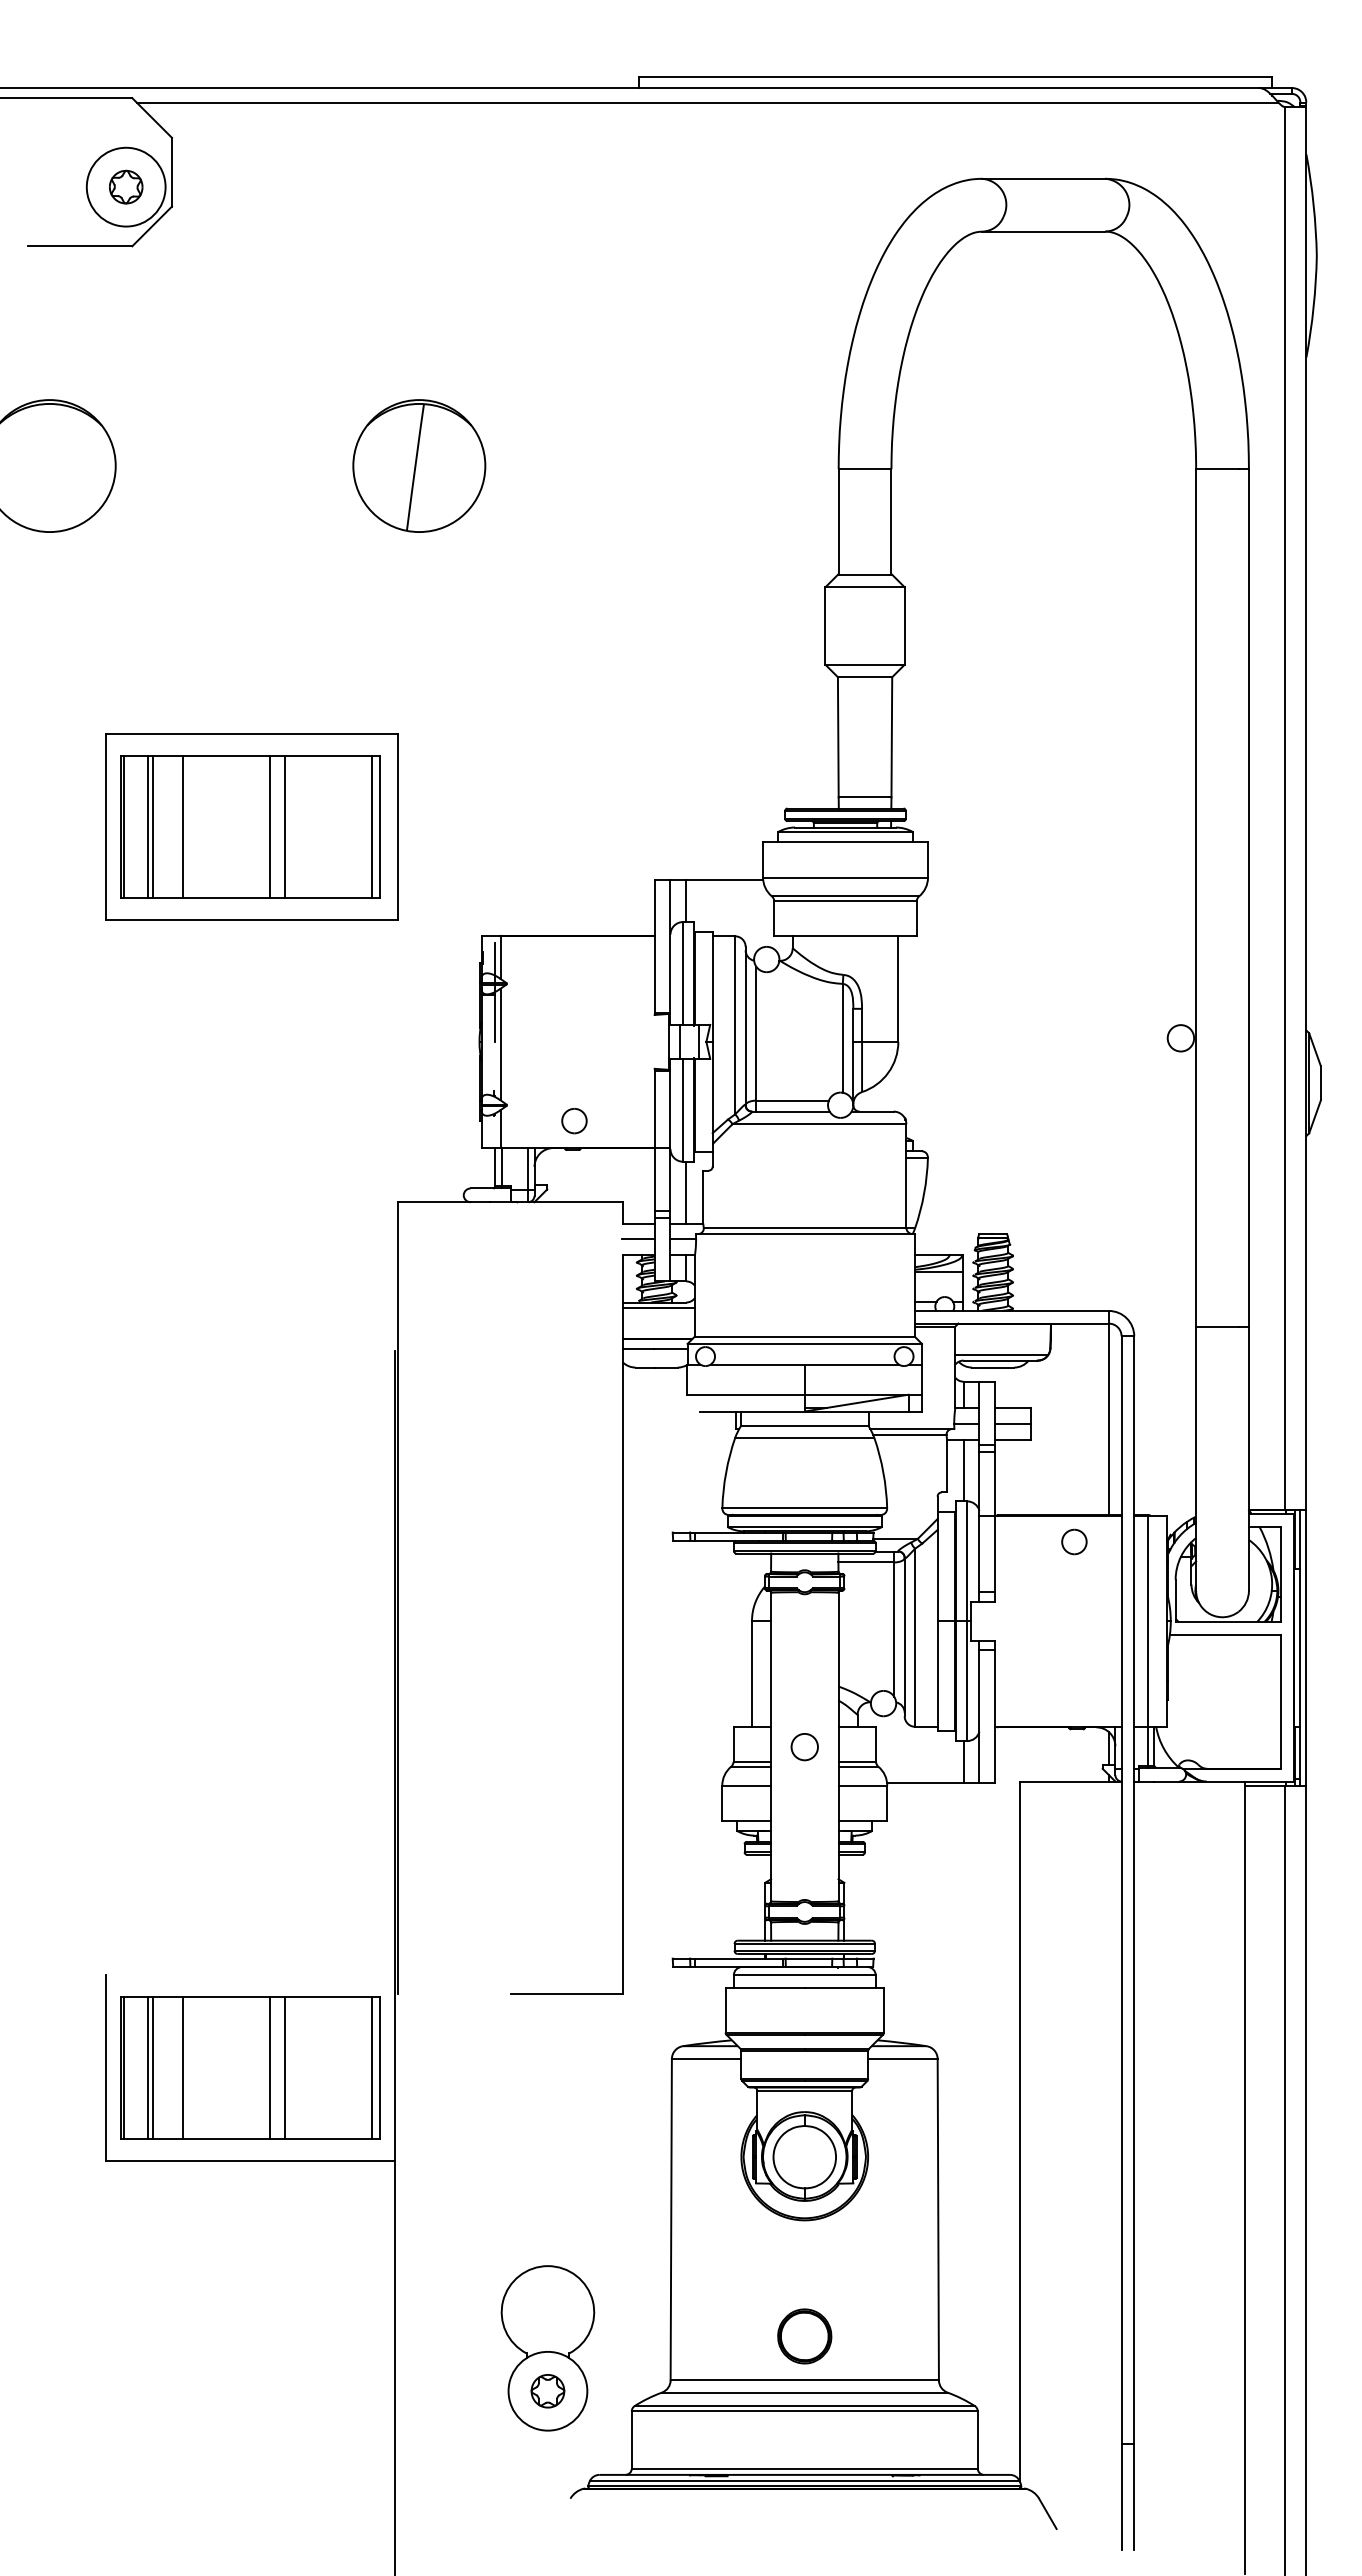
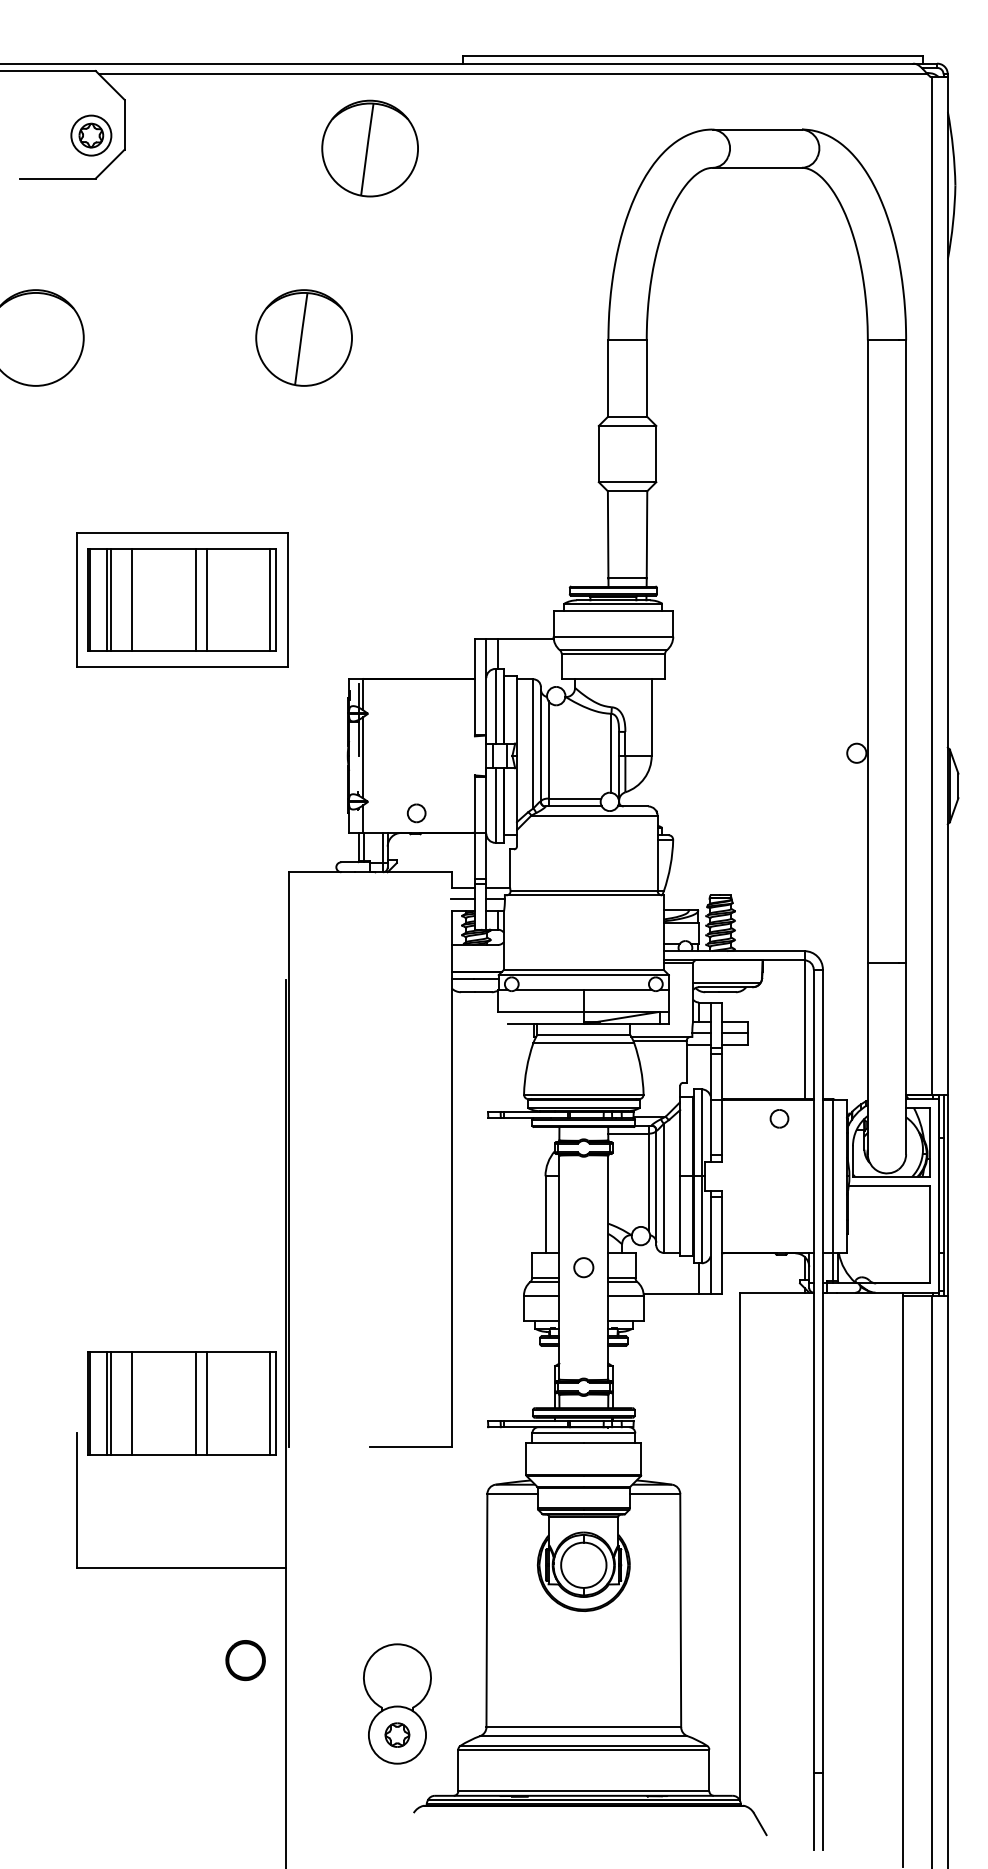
circle: (125, 186) -> (90, 135), size x0.7
part: (510, 204) -> (370, 148), added
line: (686, 1192) -> (497, 865), removed
line: (658, 1307) -> (477, 948), removed
line: (963, 1470) -> (699, 1066), removed
part: (250, 2067) -> (181, 1402), moved
part: (804, 2336) -> (245, 1660), moved

